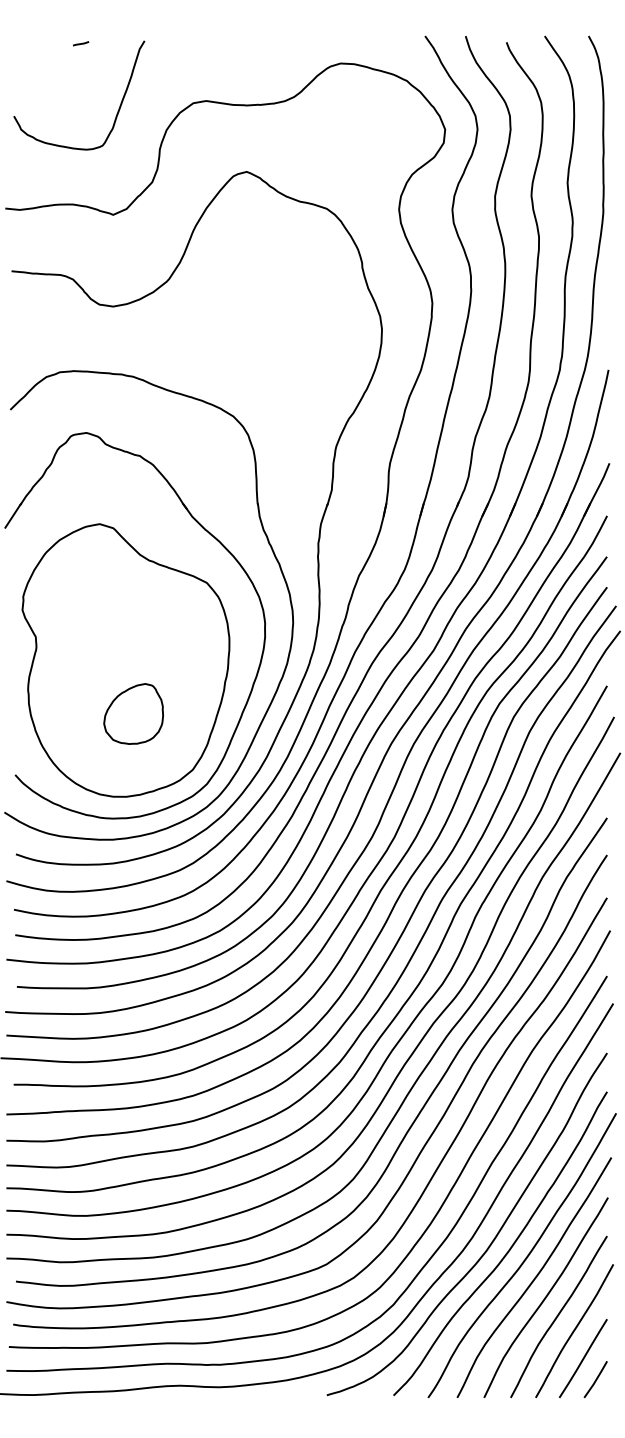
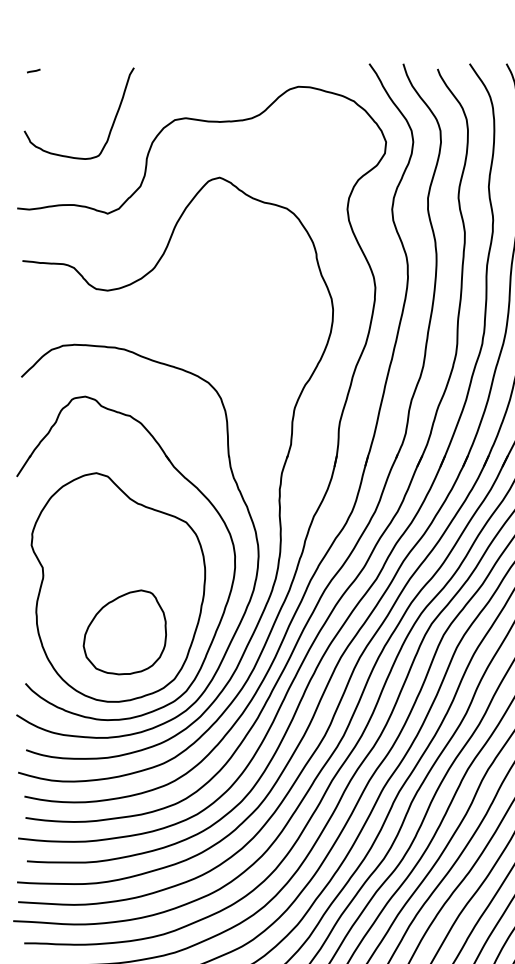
line: (81, 43) -> (34, 70), moved
part: (133, 713) -> (124, 631), size x1.67

